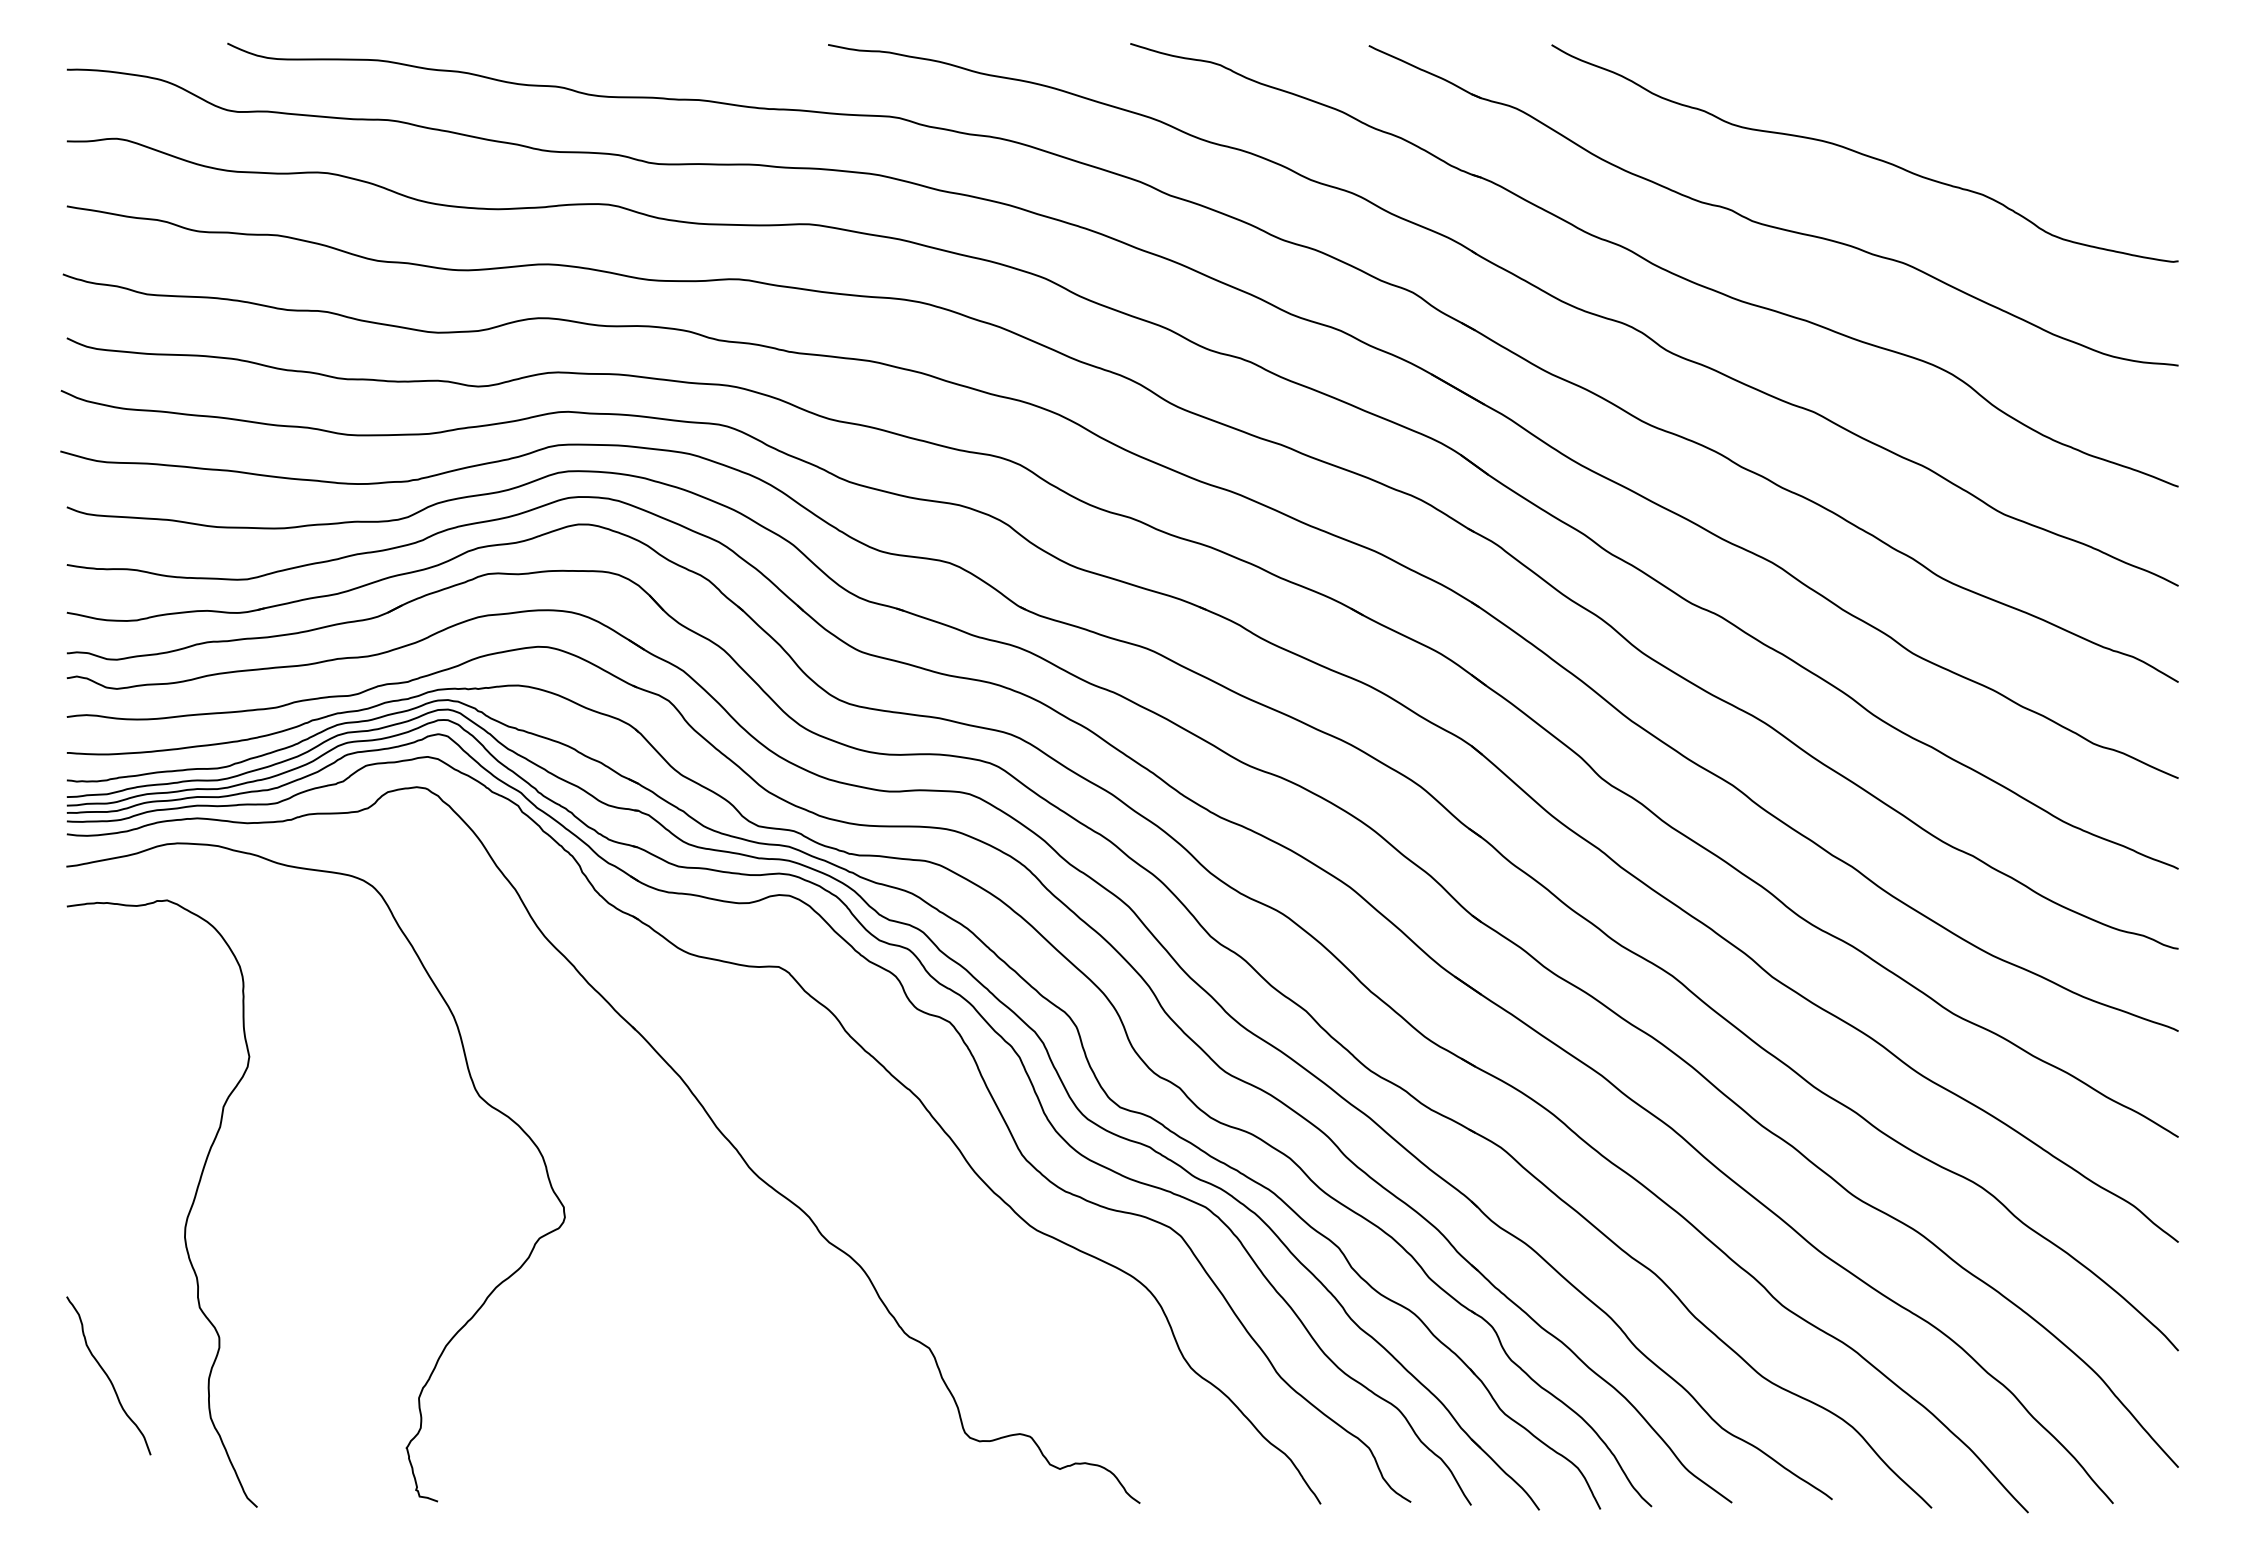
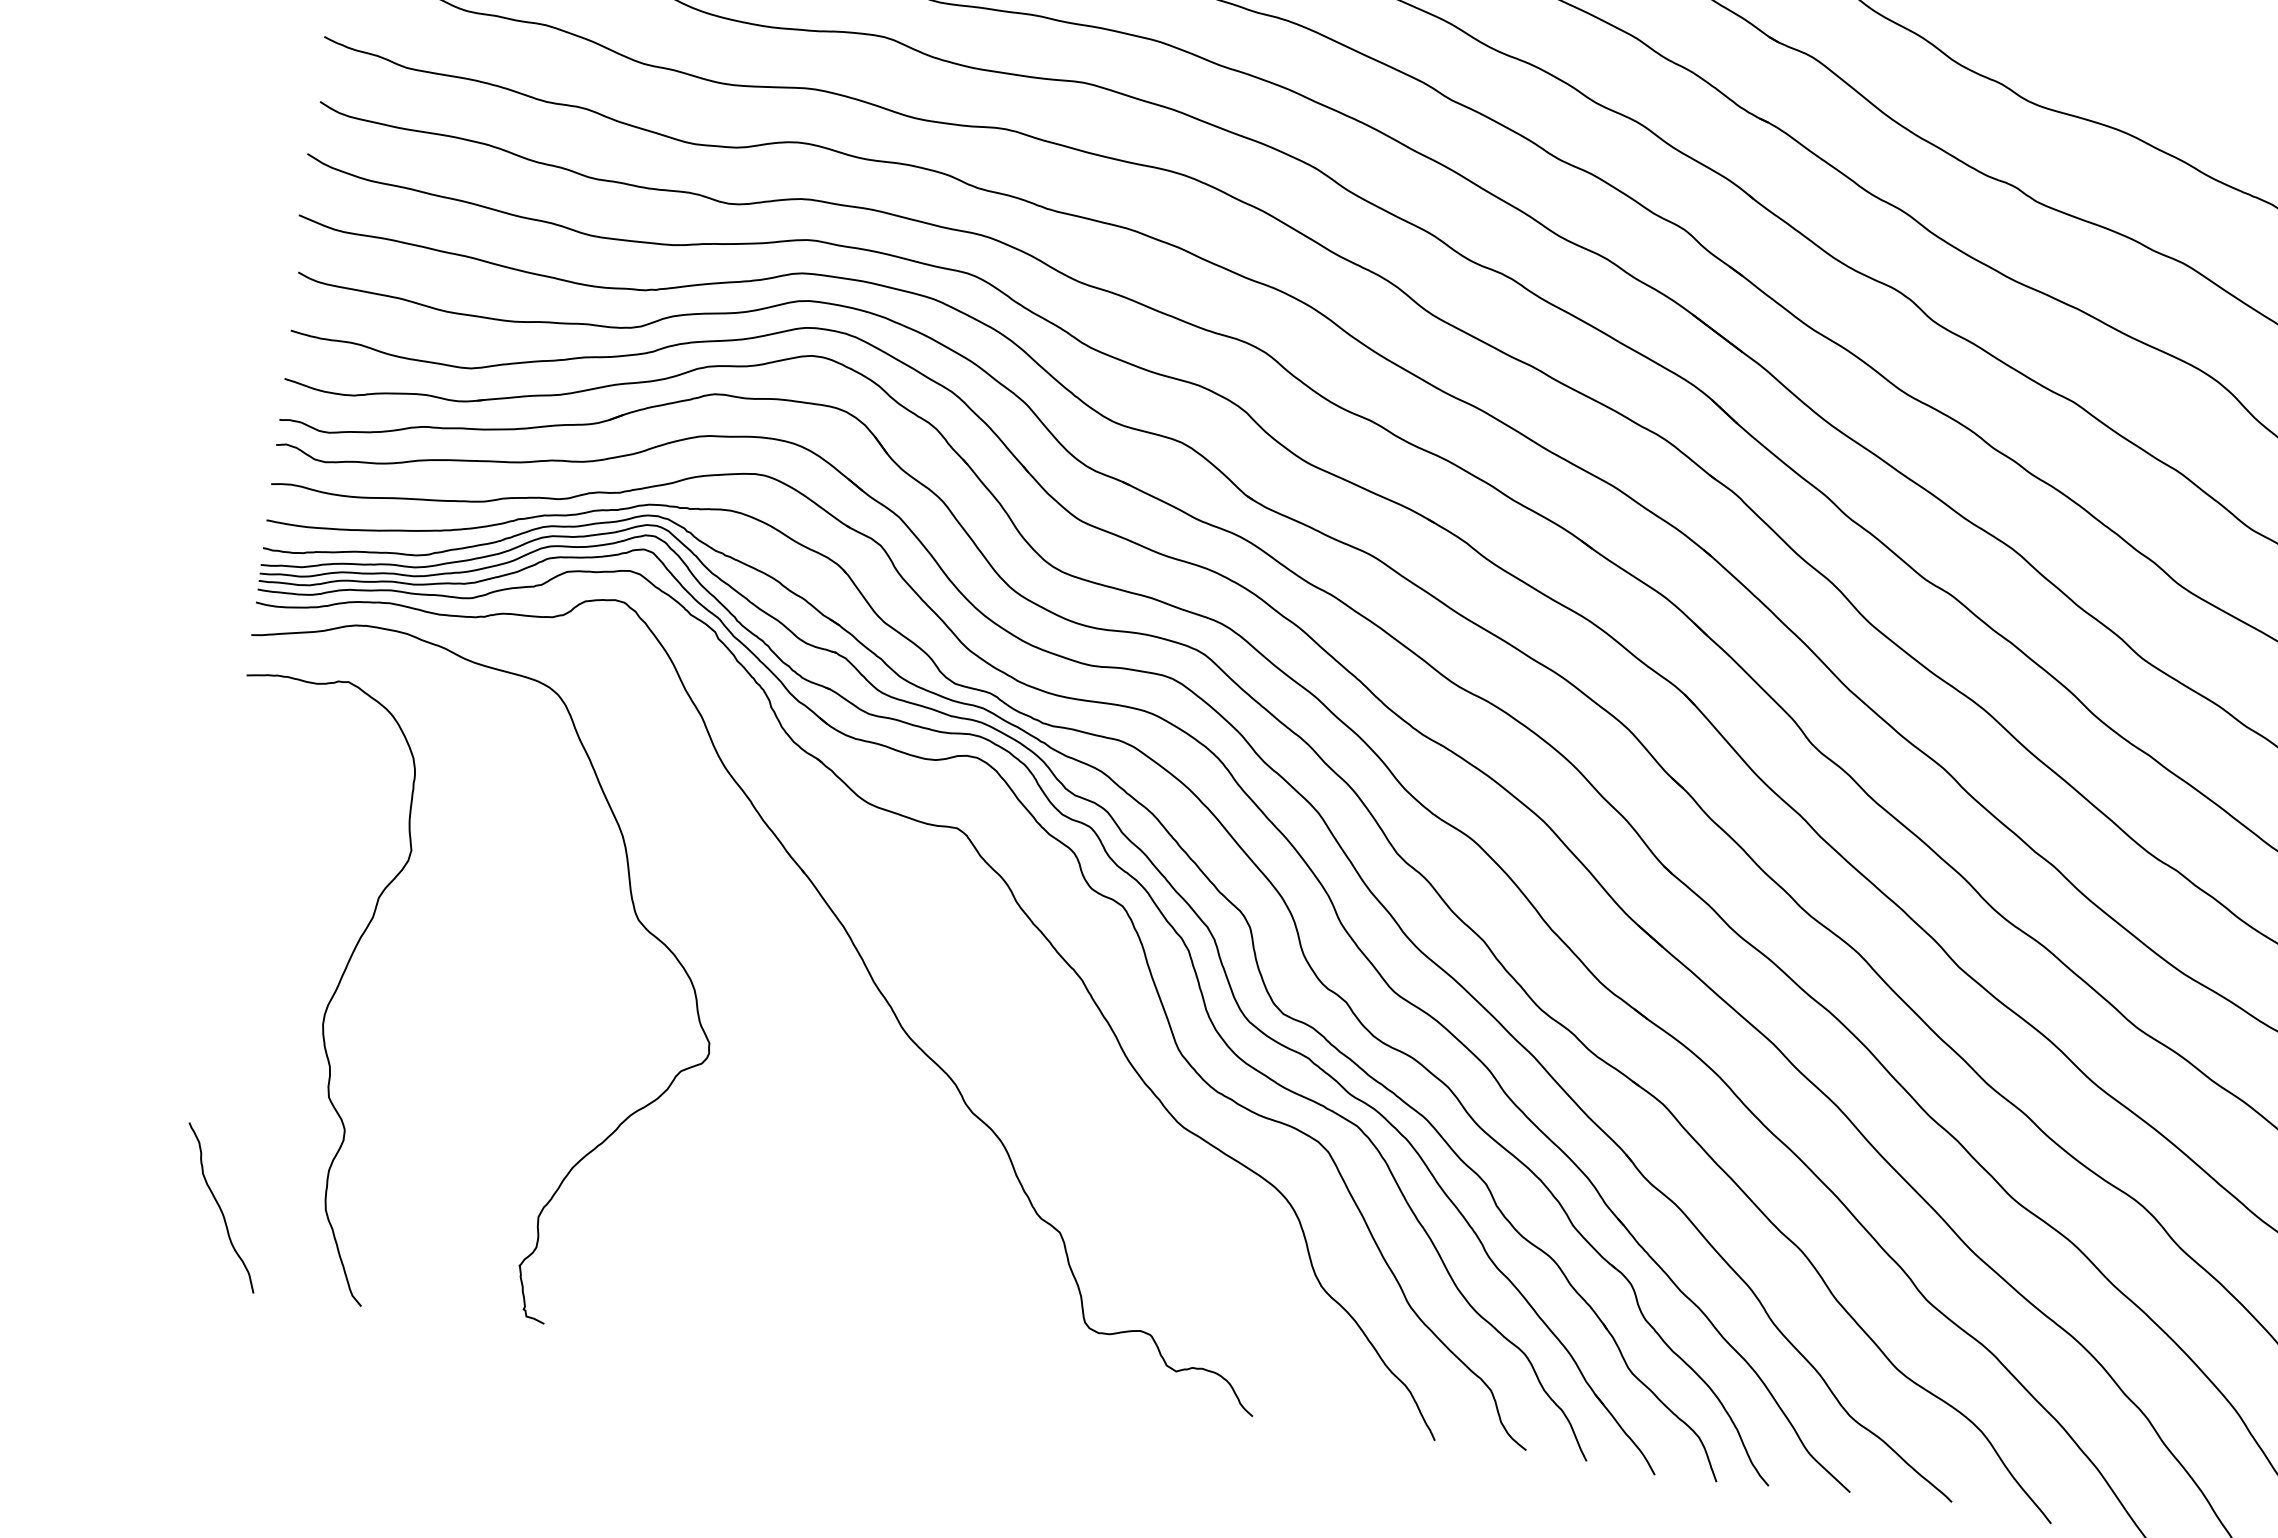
curve: (108, 1375) -> (221, 1207), moved

